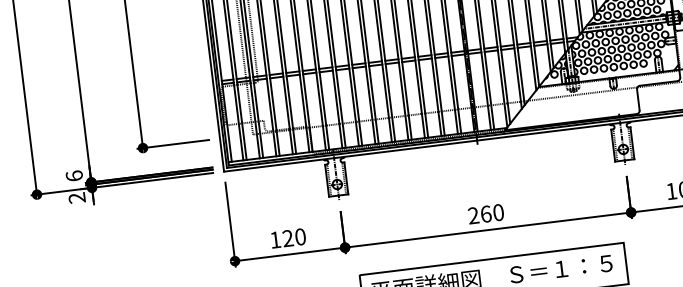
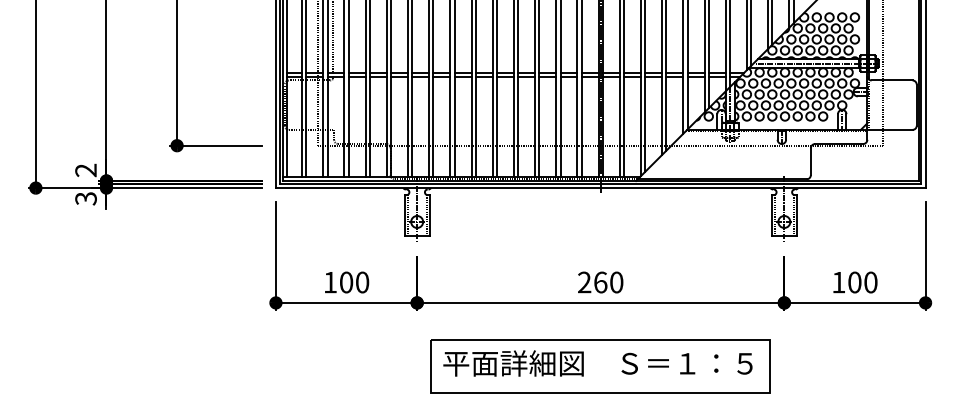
text: (74, 176) -> (85, 170), 6 -> 2
text: (76, 198) -> (85, 198), 2 -> 3
text: (288, 238) -> (346, 282), 120 -> 100

